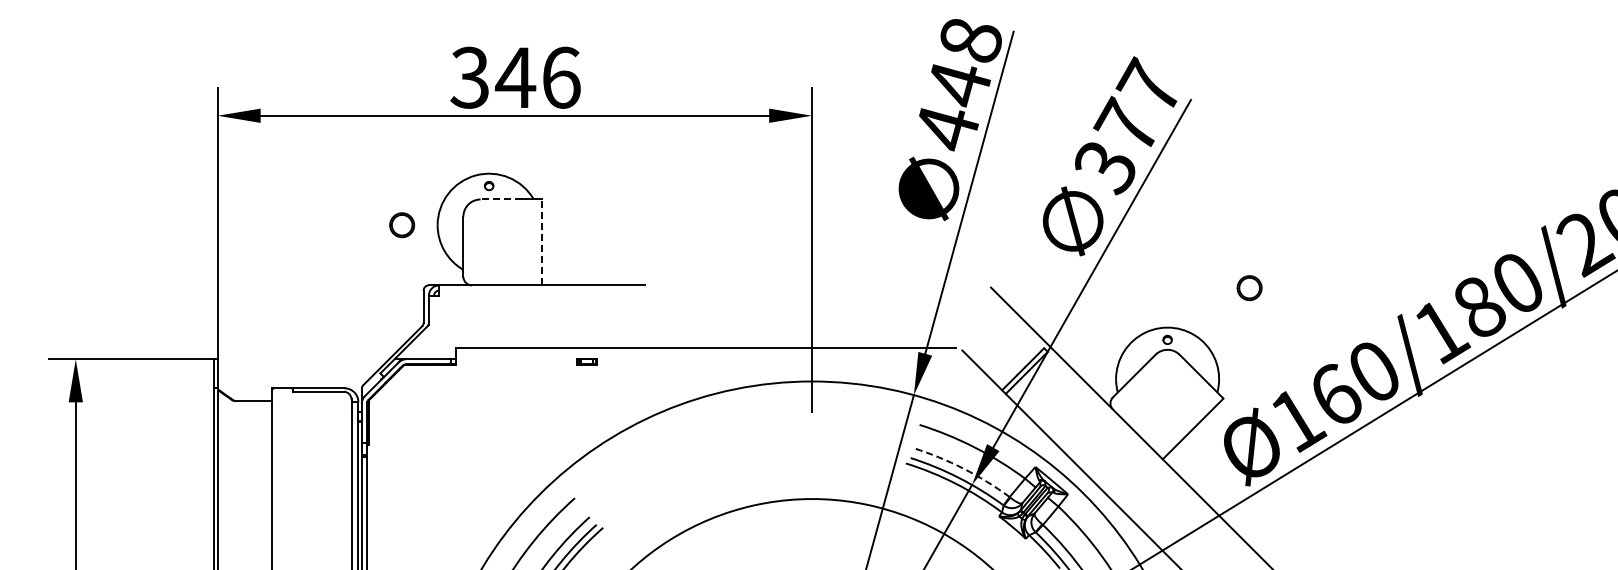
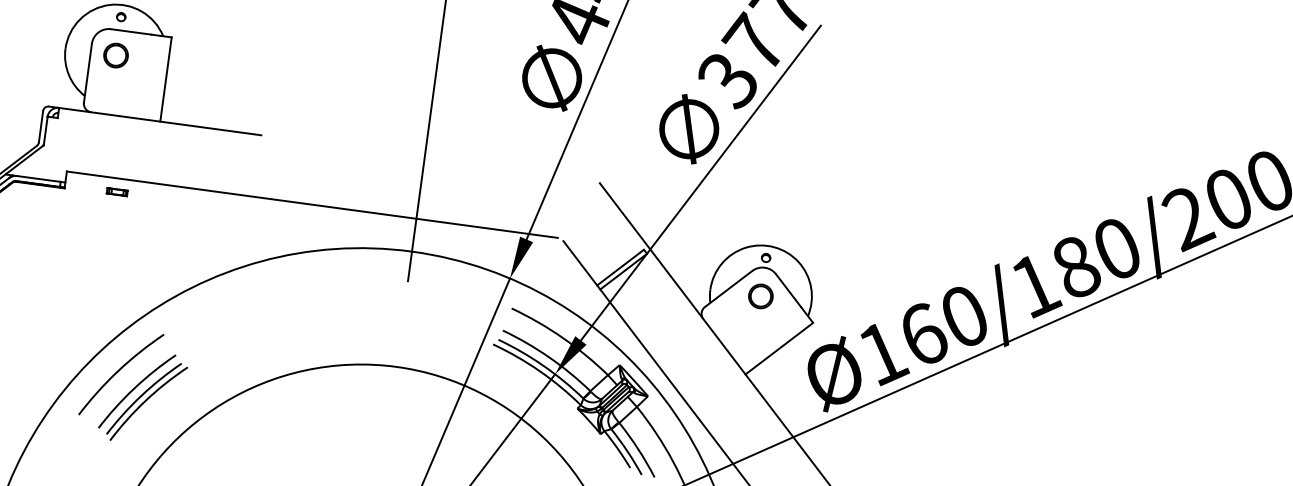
line: (501, 199) -> (131, 31), dashed -> solid
part: (402, 225) -> (116, 55), moved
line: (542, 242) -> (166, 79), dashed -> solid
part: (1249, 288) -> (760, 296), moved
part: (586, 361) -> (116, 191), moved
arc: (963, 468) -> (548, 357), dashed -> solid

